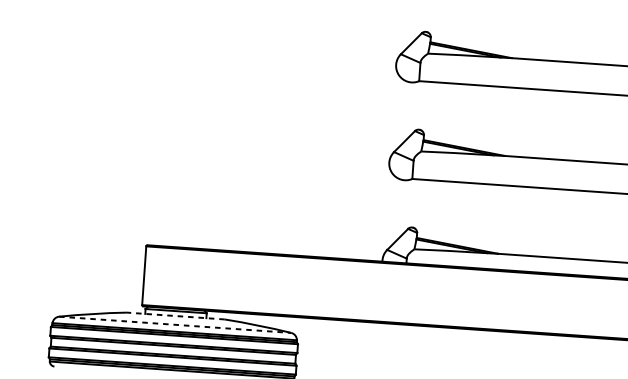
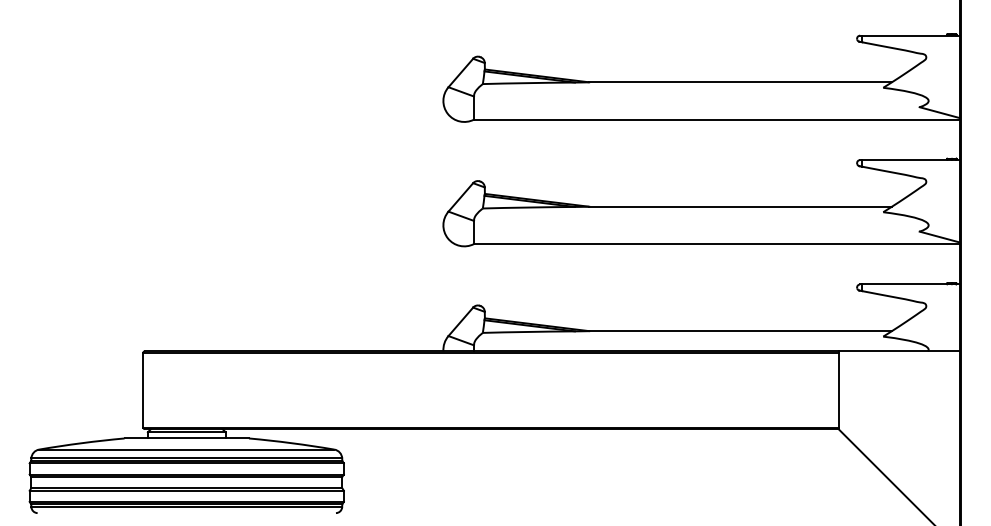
line: (175, 316) -> (186, 438), dashed -> solid
line: (174, 324) -> (186, 449), dashed -> solid

